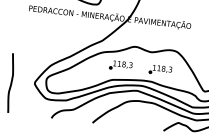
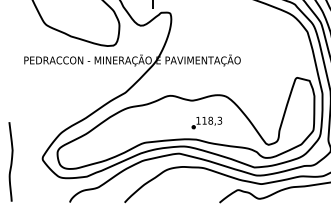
part: (120, 65) -> (153, 122), removed

